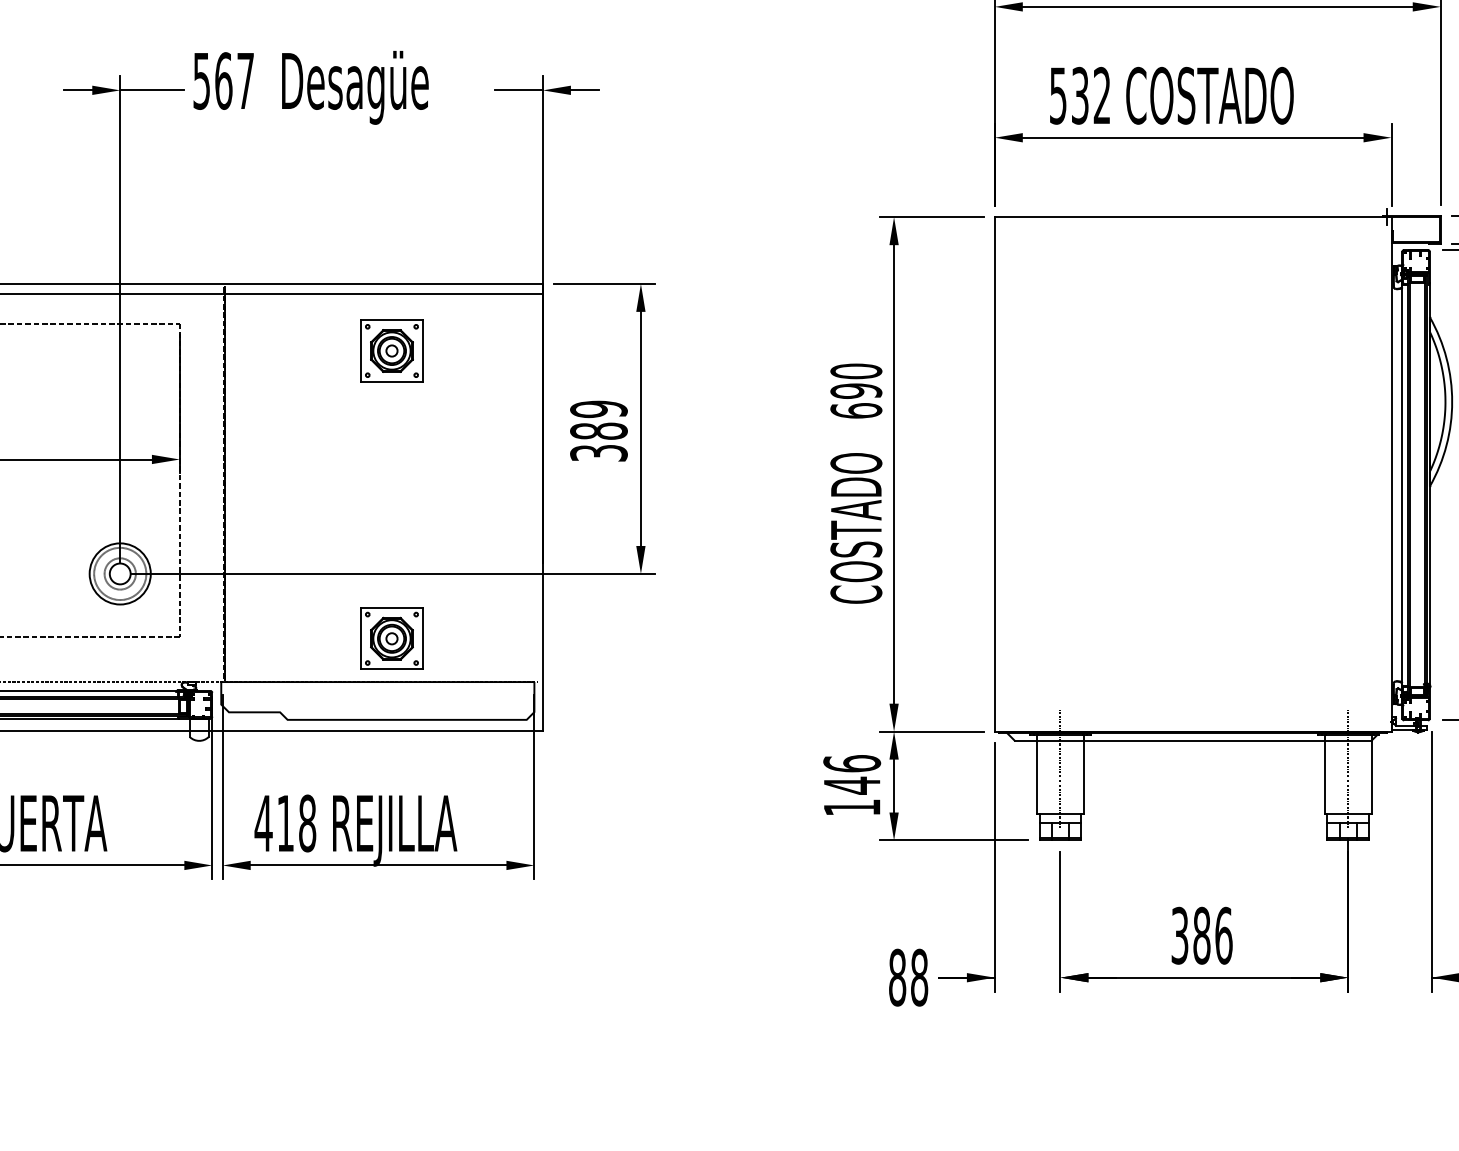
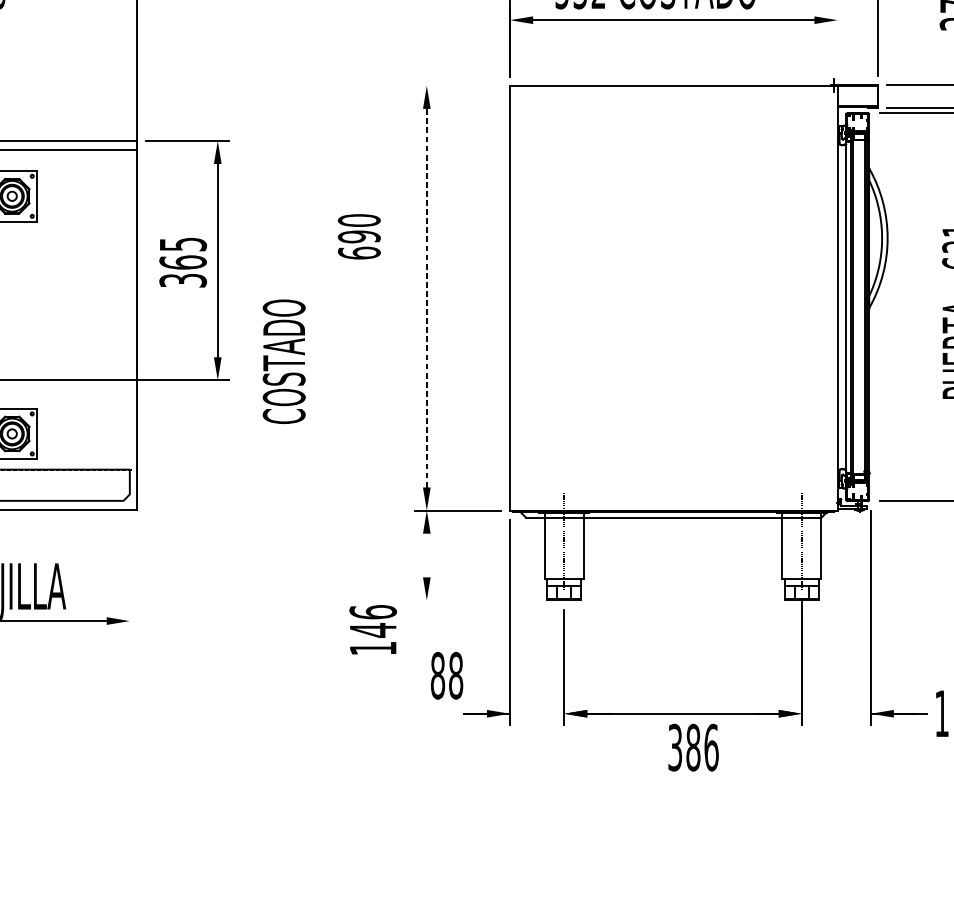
line: (1391, 164) -> (837, 42), removed
line: (931, 217) -> (457, 86), removed
text: (856, 390) -> (359, 236), moved
text: (598, 419) -> (182, 252), 389 -> 365
line: (894, 473) -> (427, 297), solid -> dashed
text: (856, 528) -> (284, 361), moved
text: (852, 784) -> (373, 629), moved
line: (894, 785) -> (427, 555), removed
line: (534, 787) -> (129, 556), removed
line: (954, 840) -> (476, 600), removed
text: (1201, 935) -> (693, 747), moved
text: (908, 977) -> (446, 675), moved

